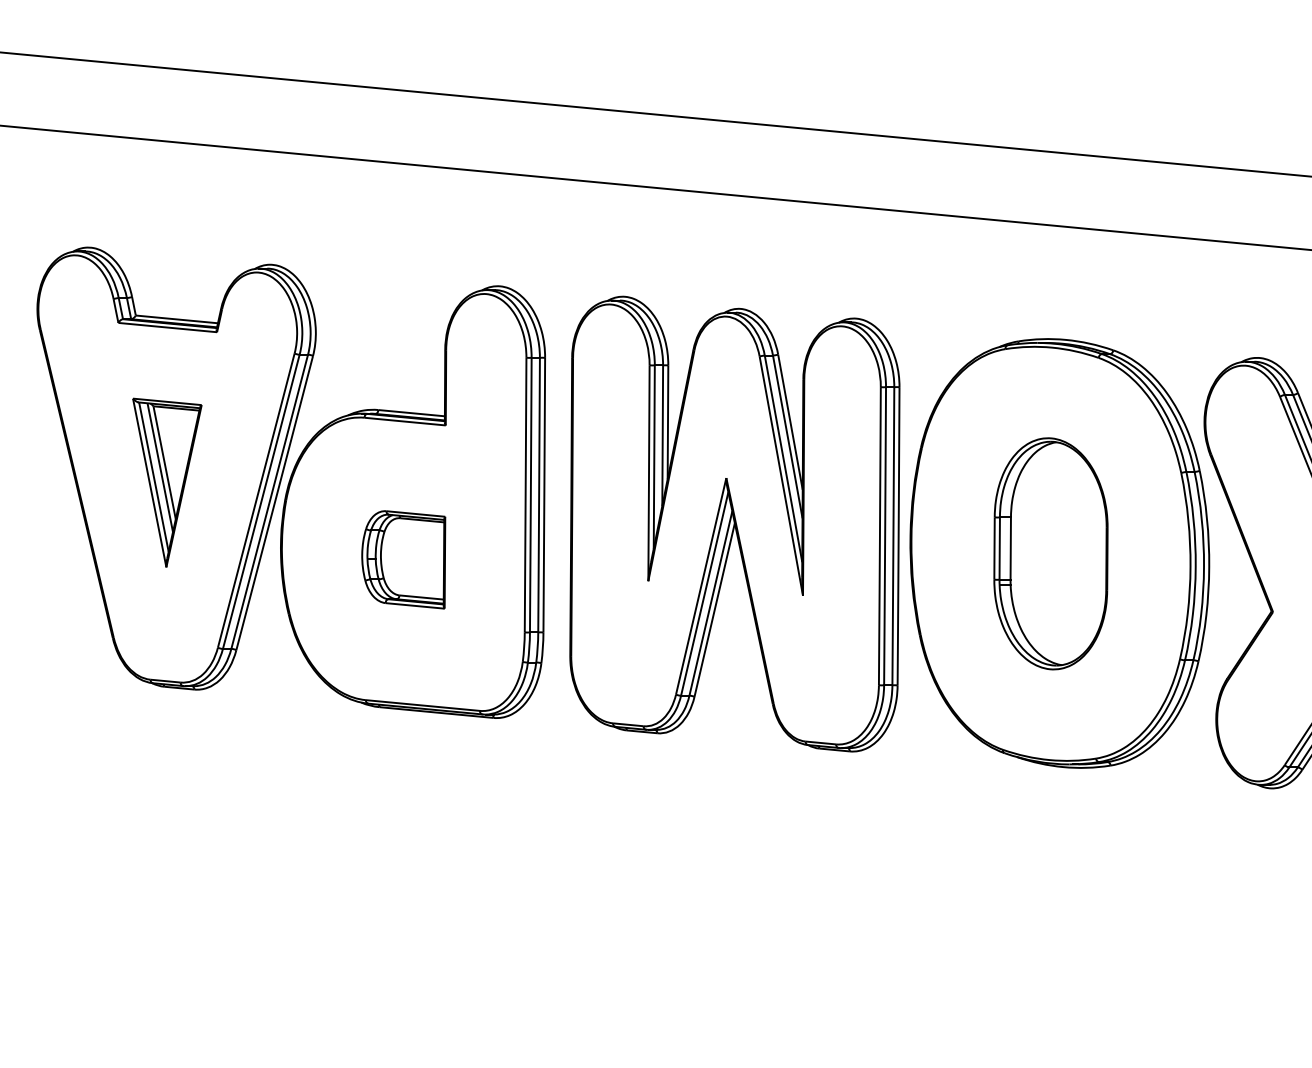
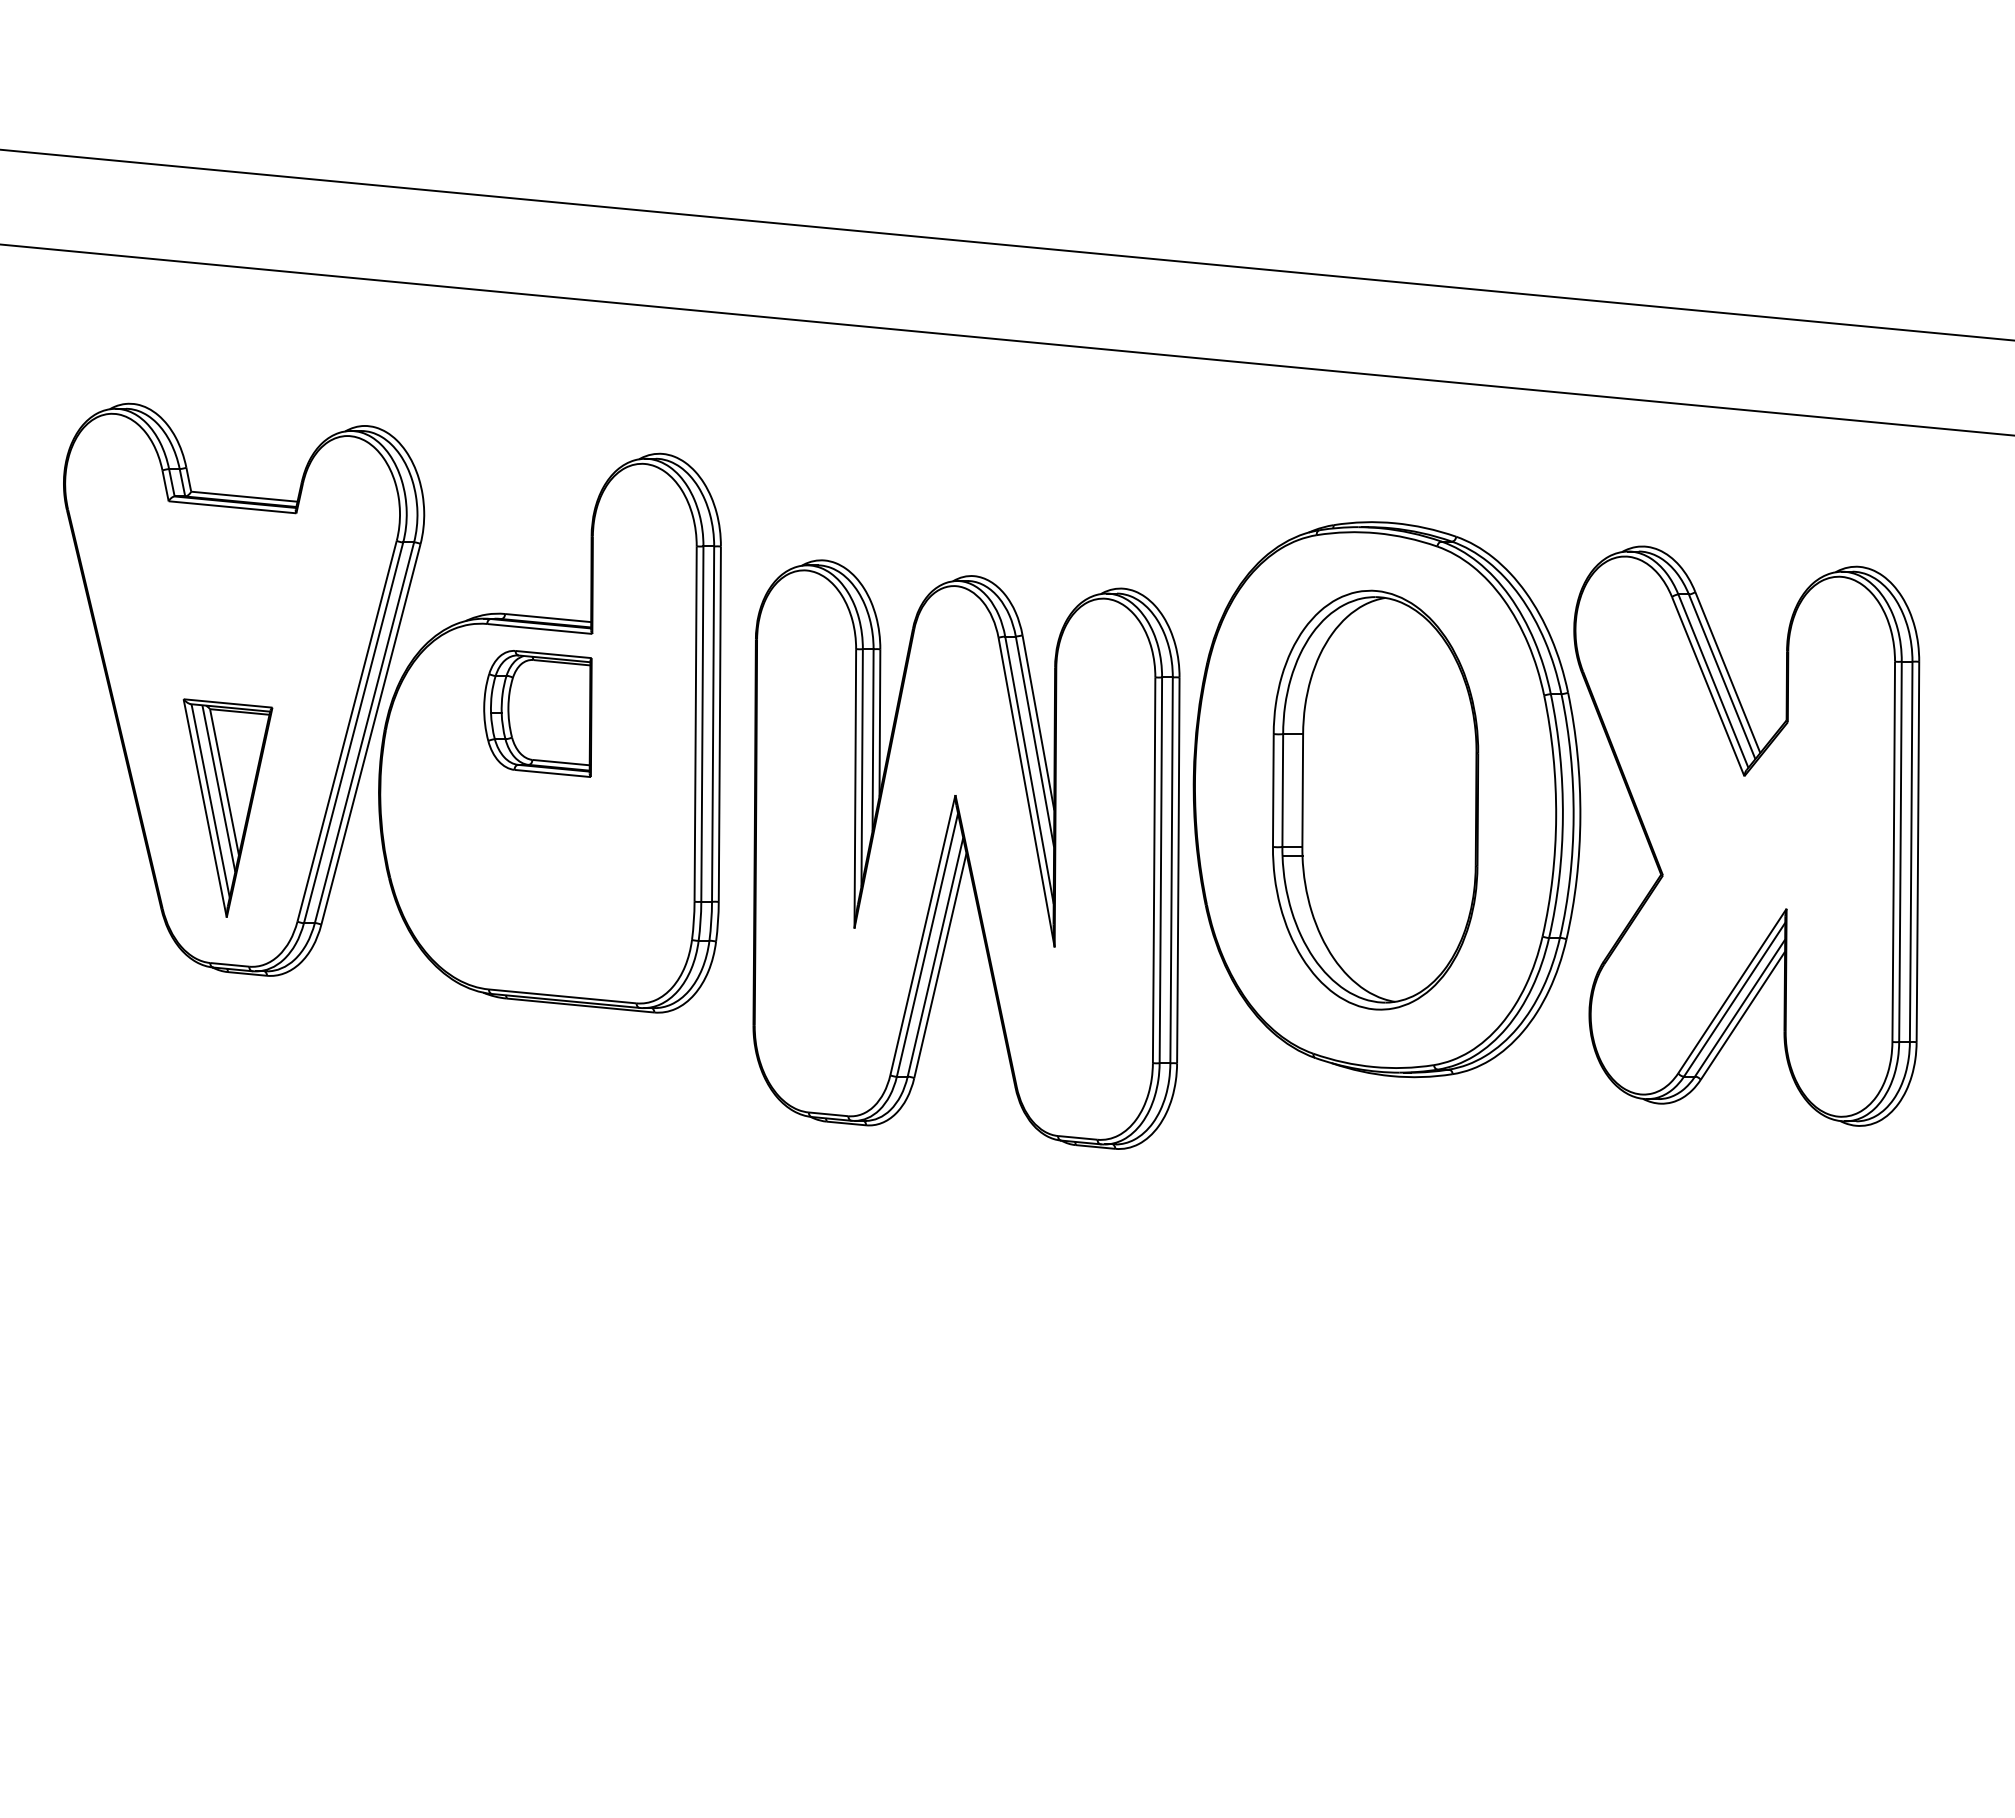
part: (166, 482) -> (227, 807), moved
part: (734, 524) -> (966, 854), moved
part: (1050, 553) -> (1375, 799), size x1.4
part: (403, 559) -> (537, 713), moved

